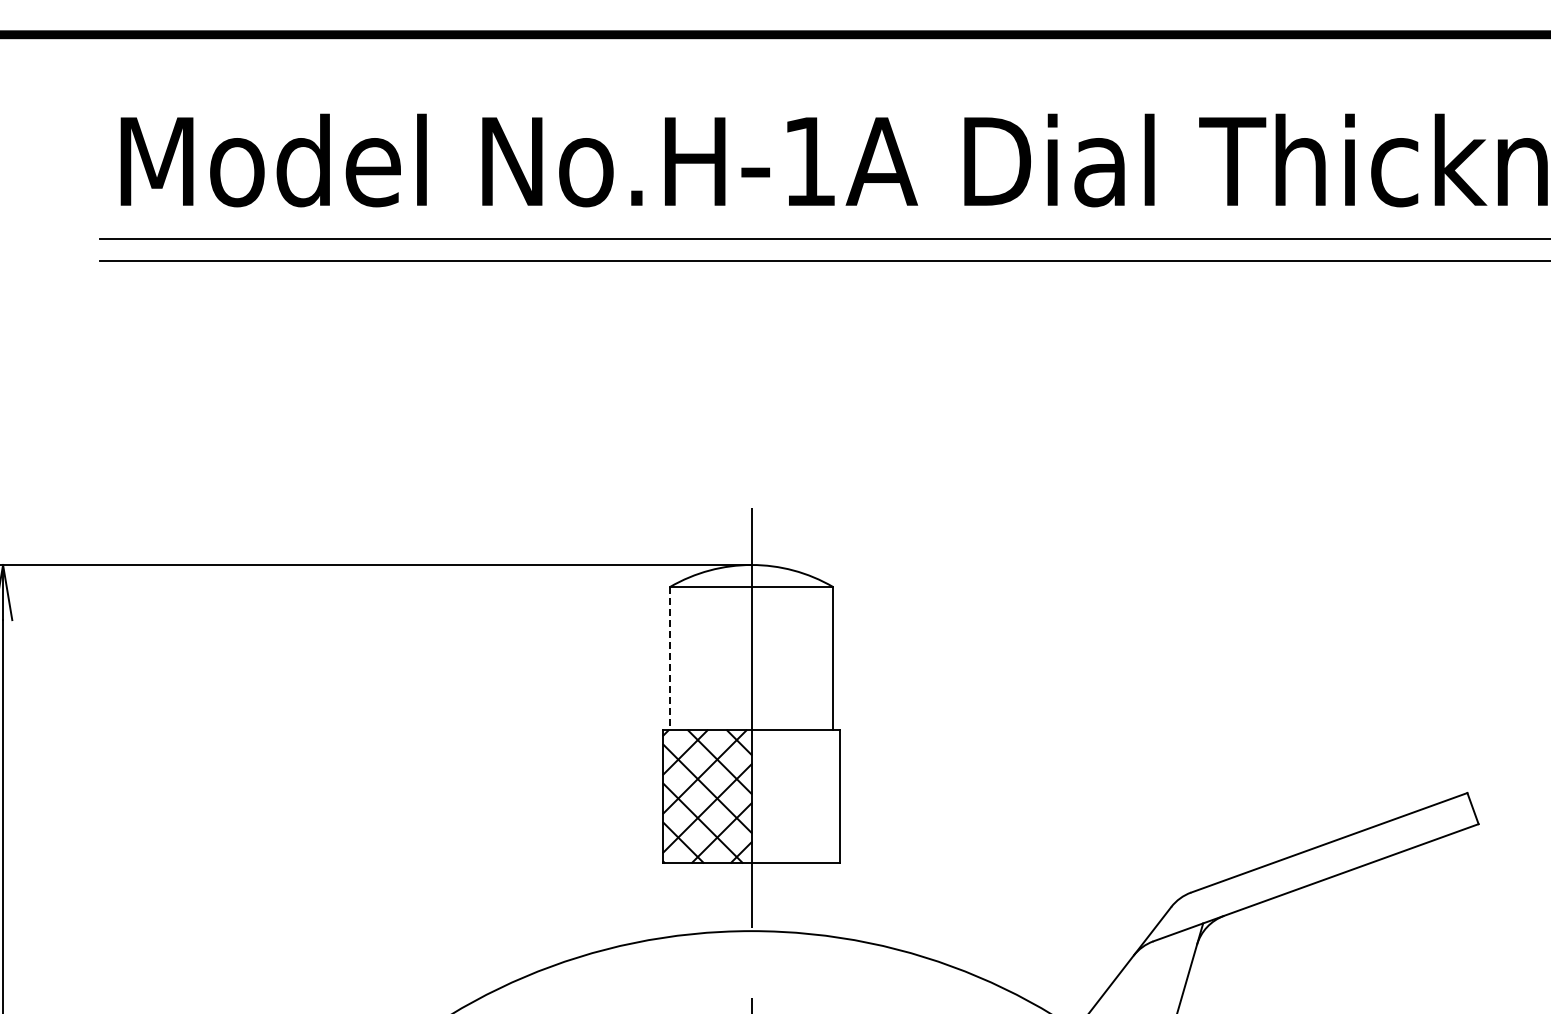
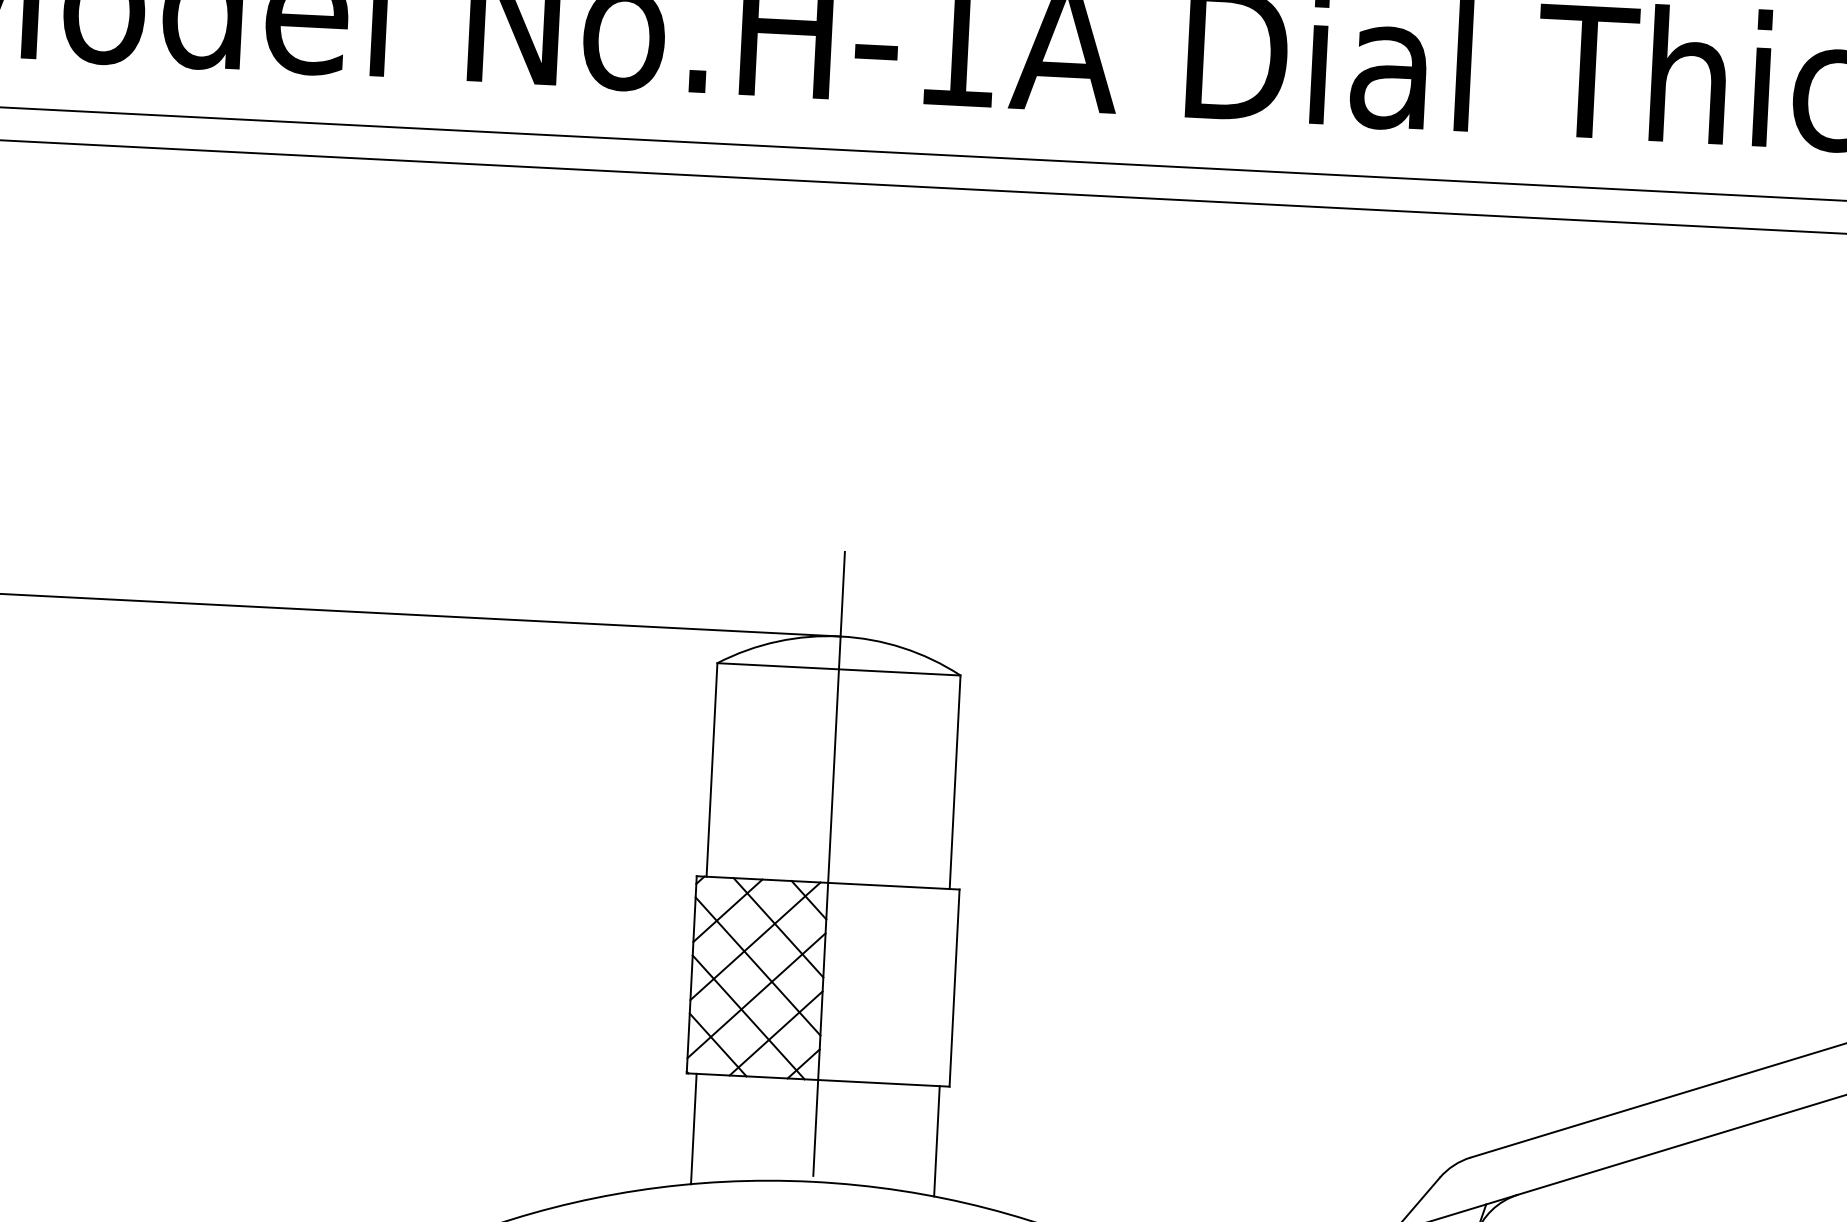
line: (670, 658) -> (712, 769), dashed -> solid
line: (670, 899) -> (694, 1128), added
line: (833, 899) -> (937, 1140), added

